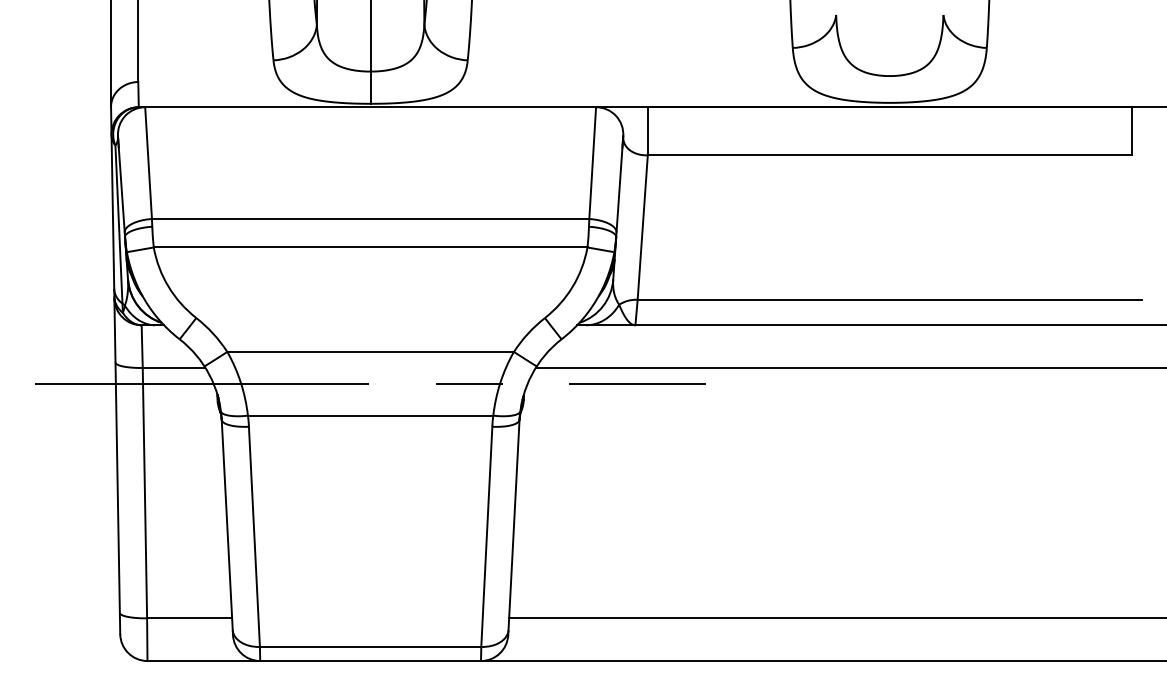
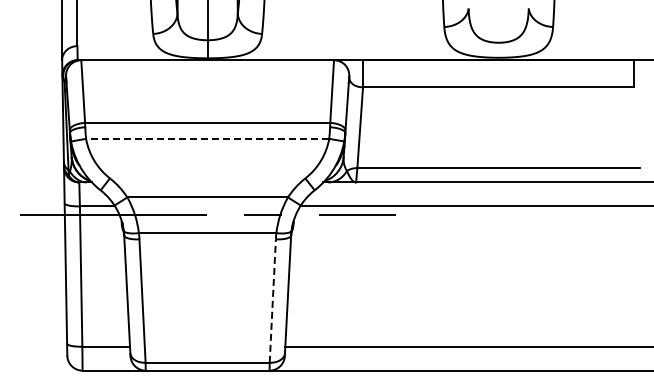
line: (370, 246) -> (207, 138), solid -> dashed
line: (486, 537) -> (272, 301), solid -> dashed

